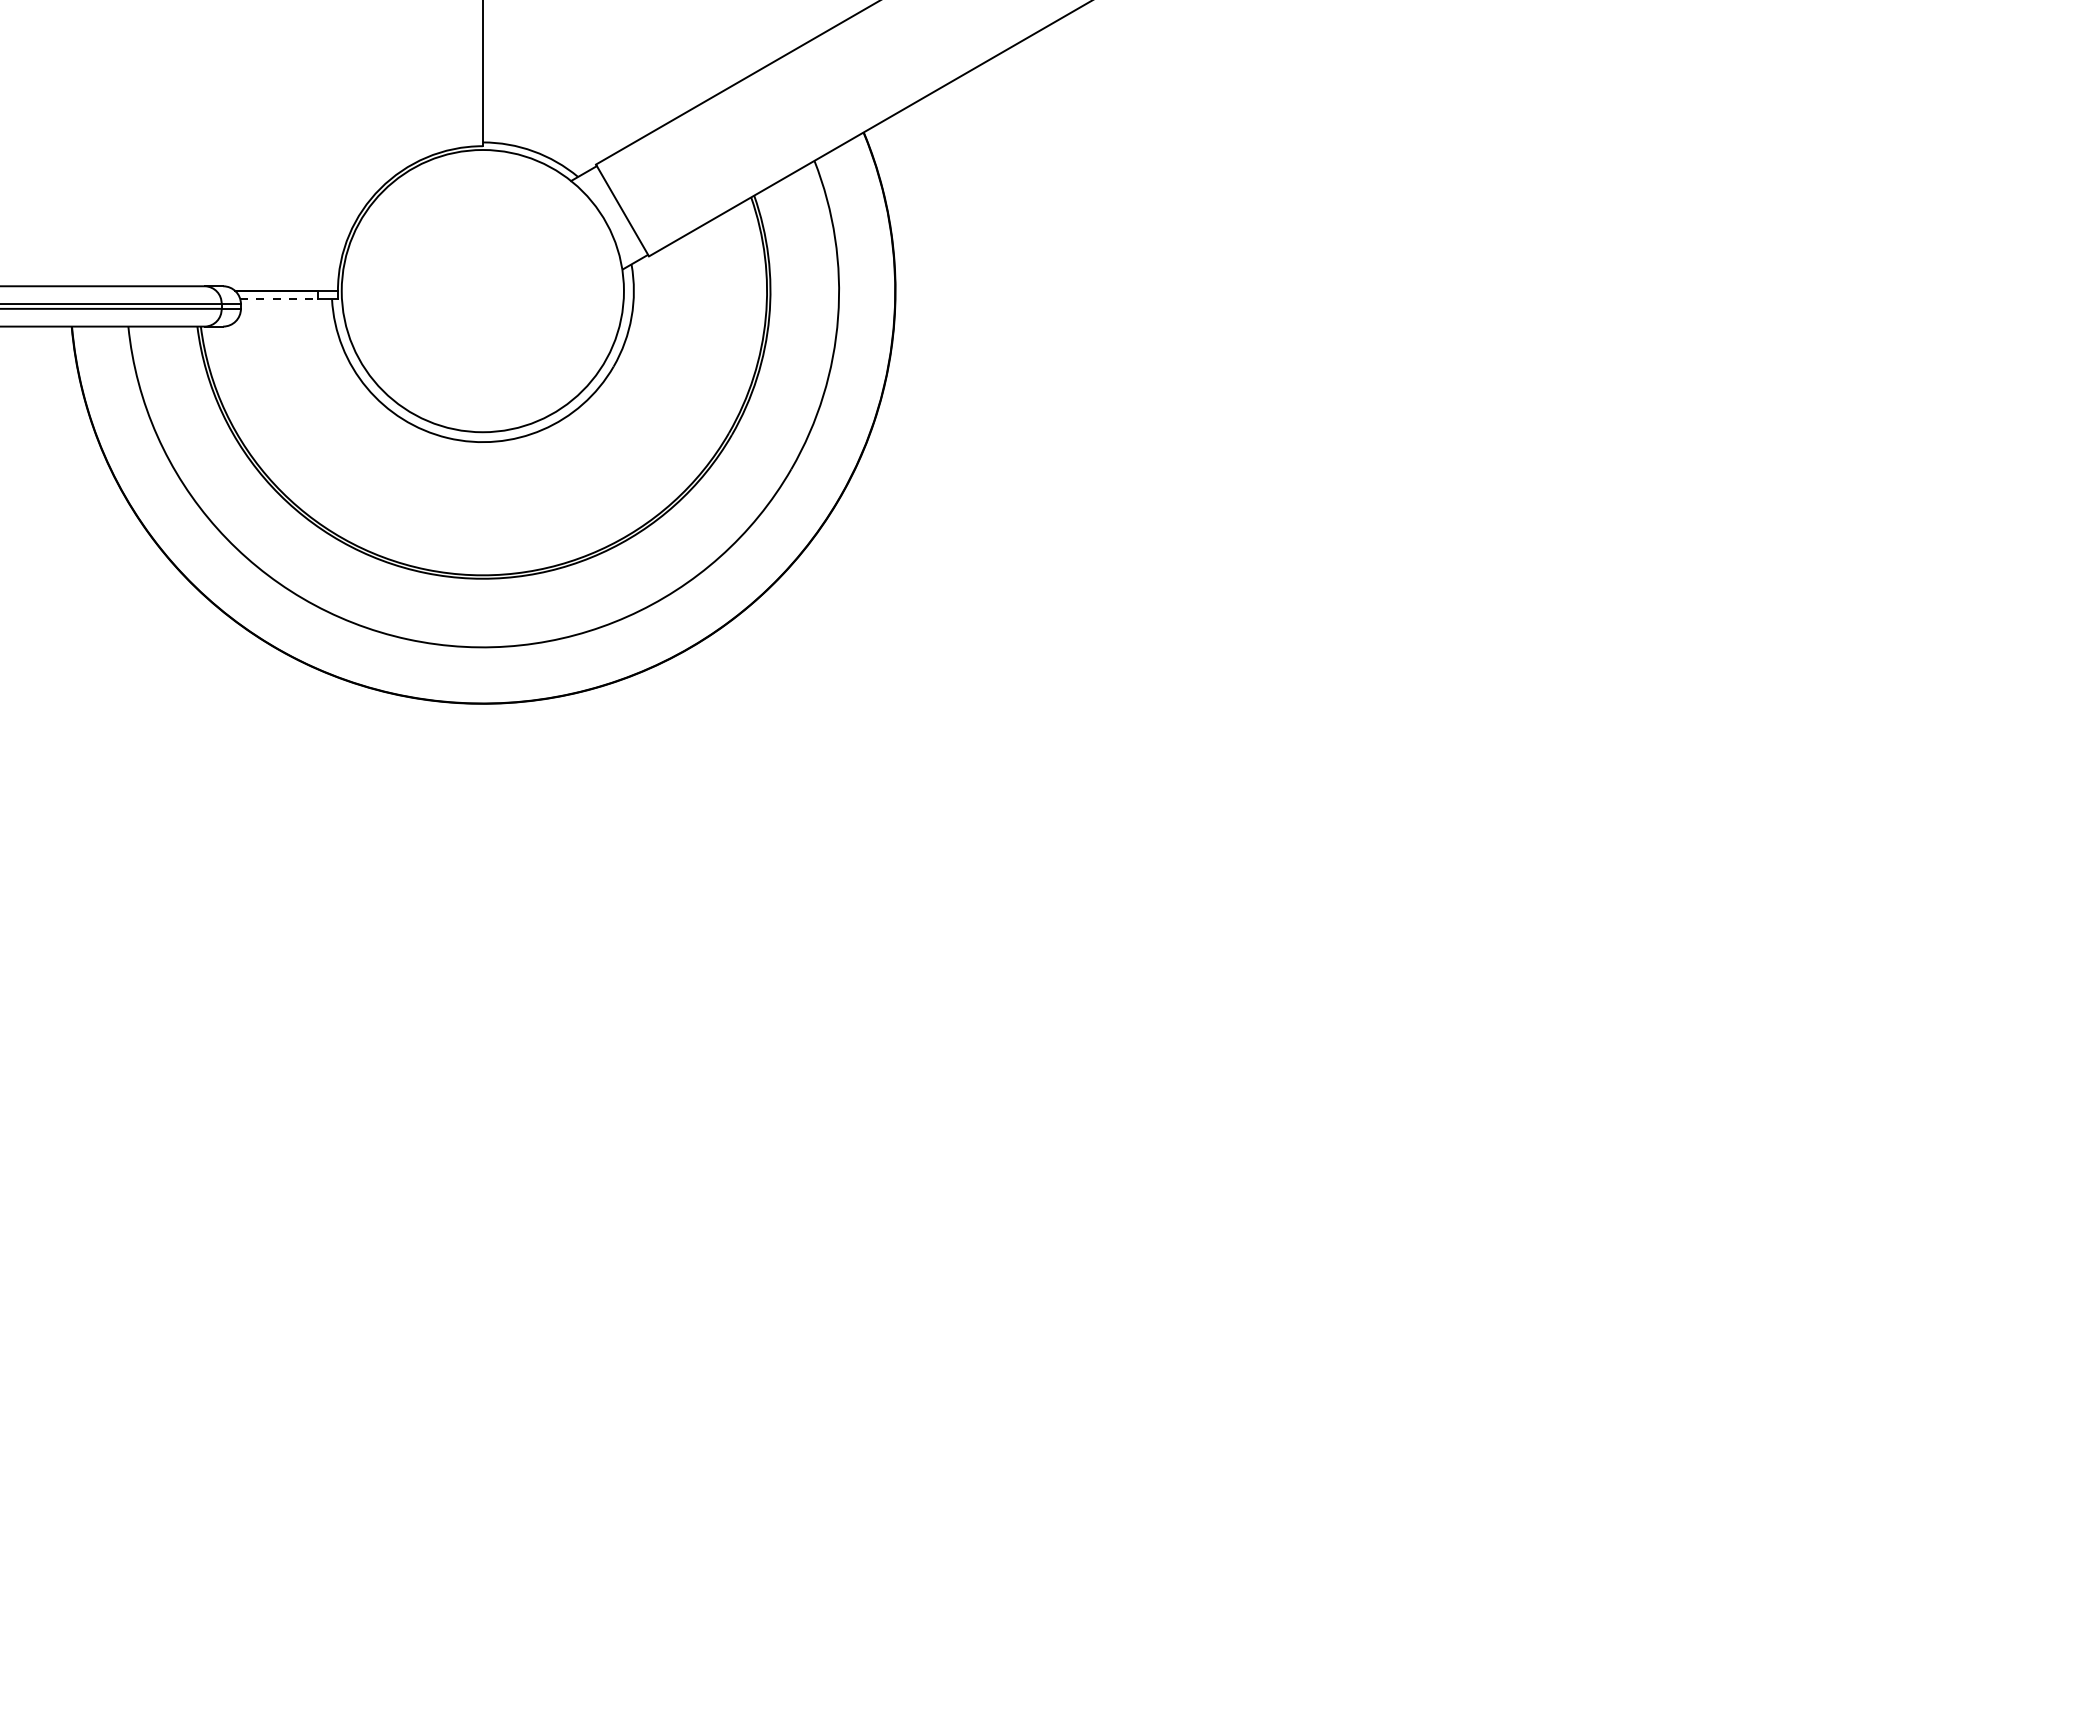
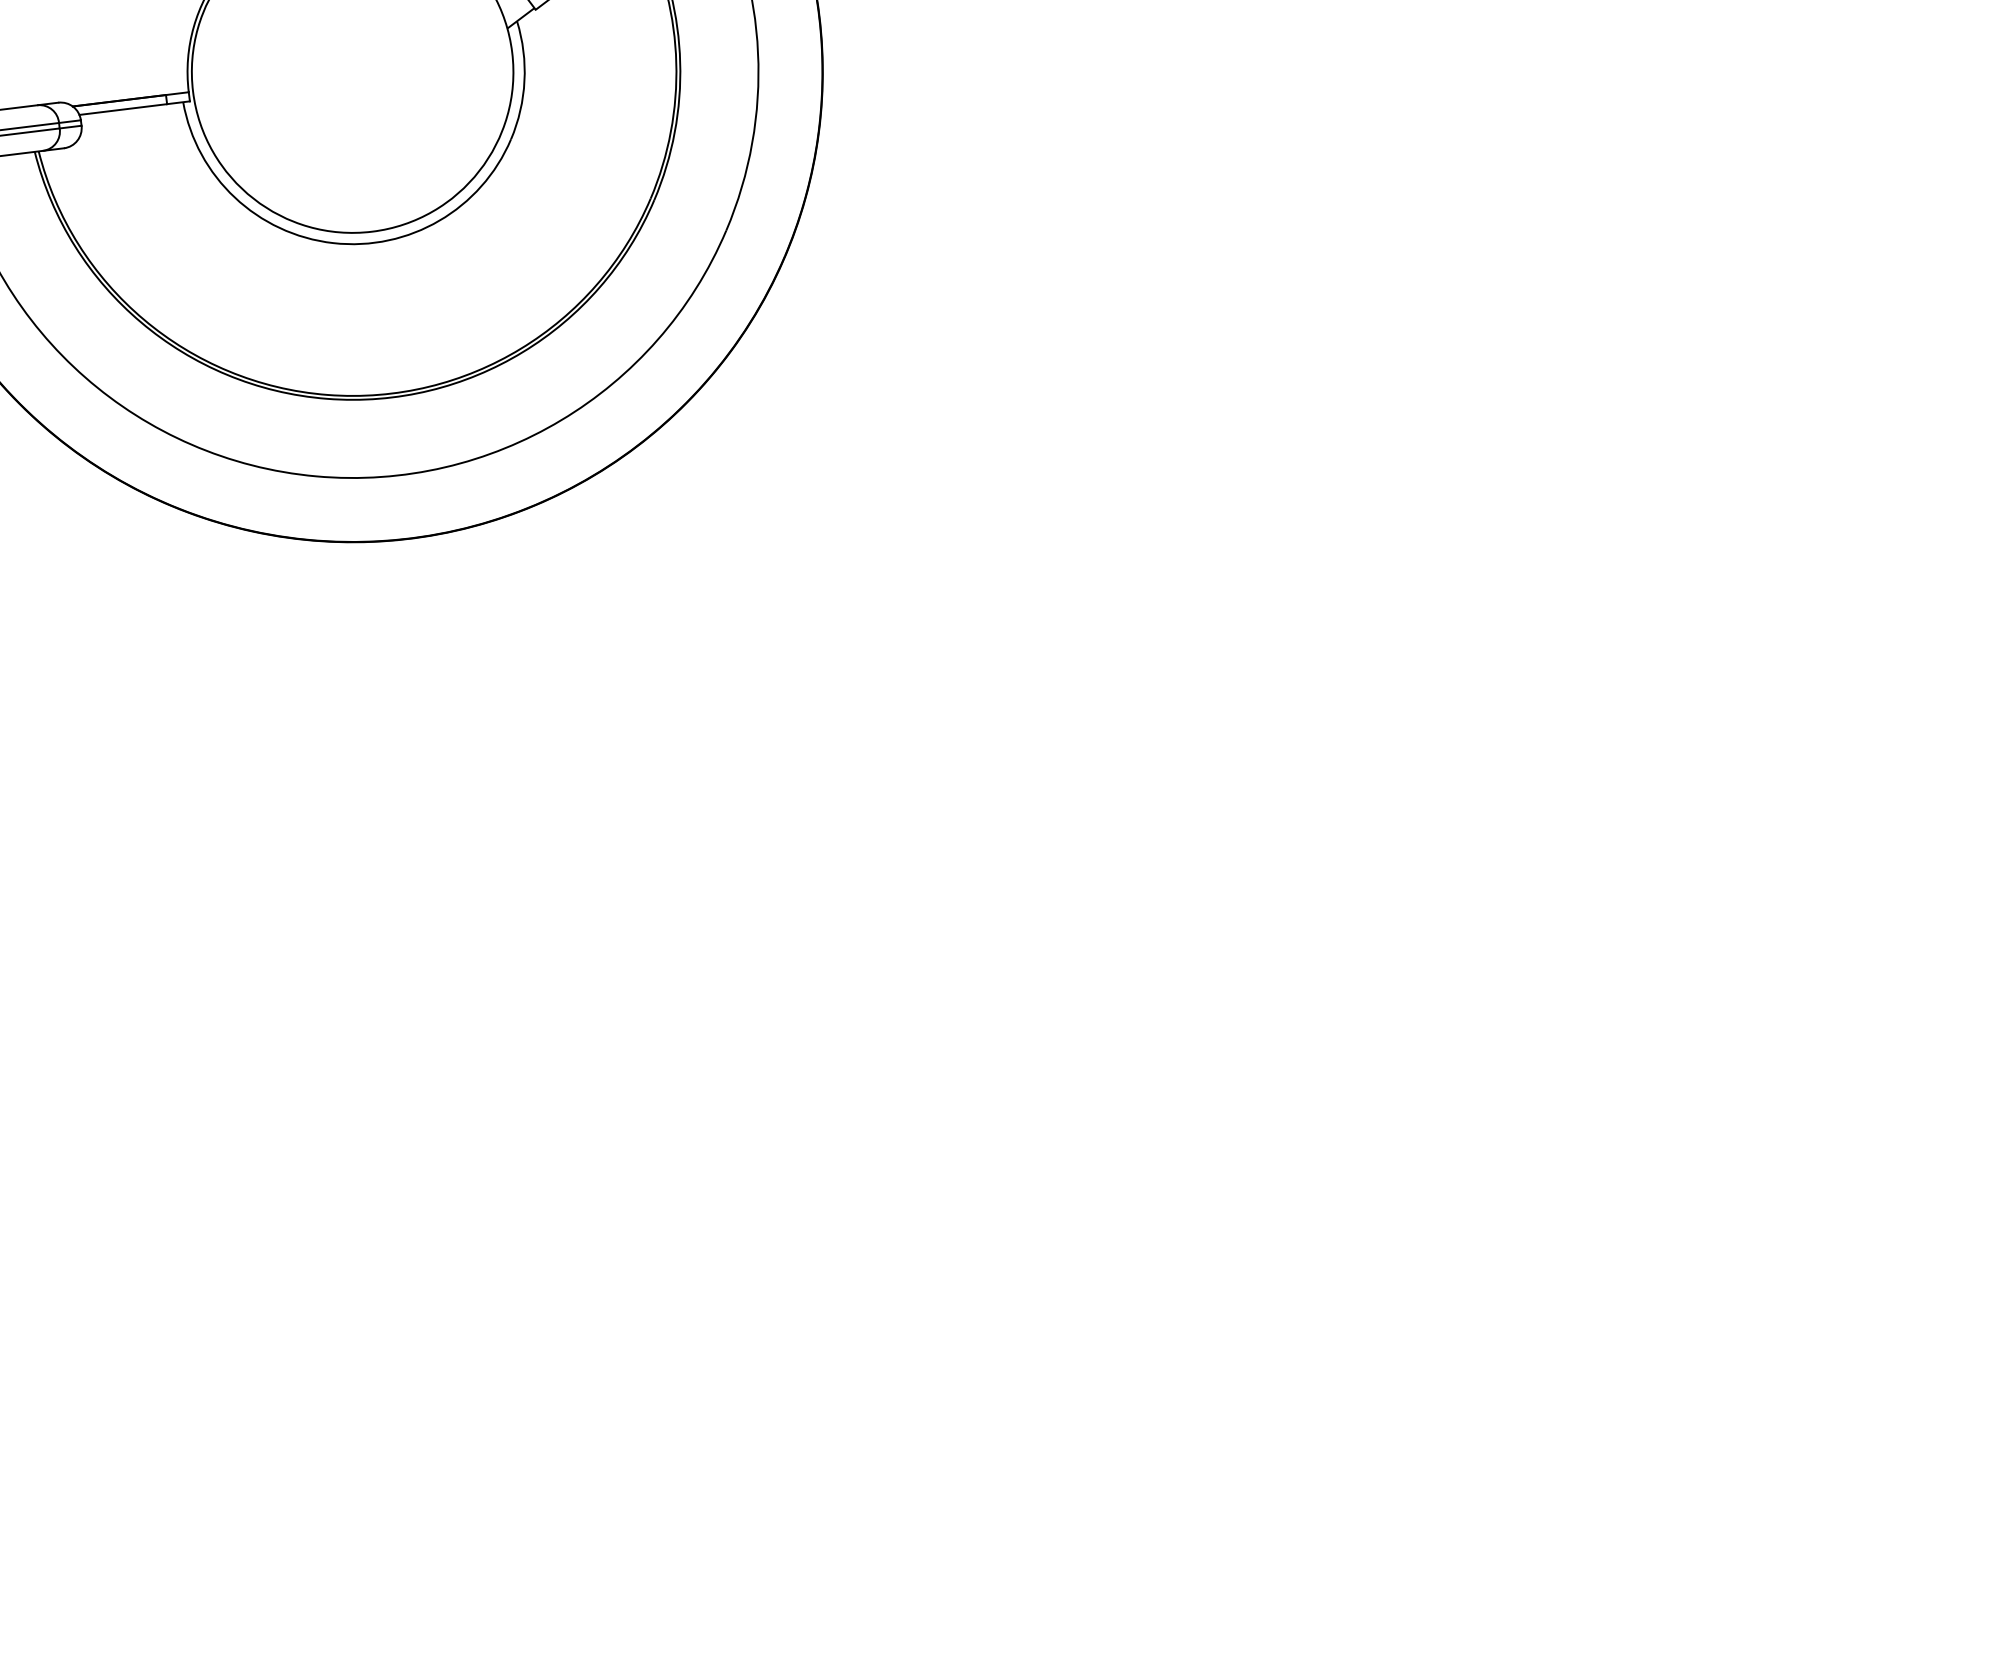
line: (279, 299) -> (123, 109), dashed -> solid

